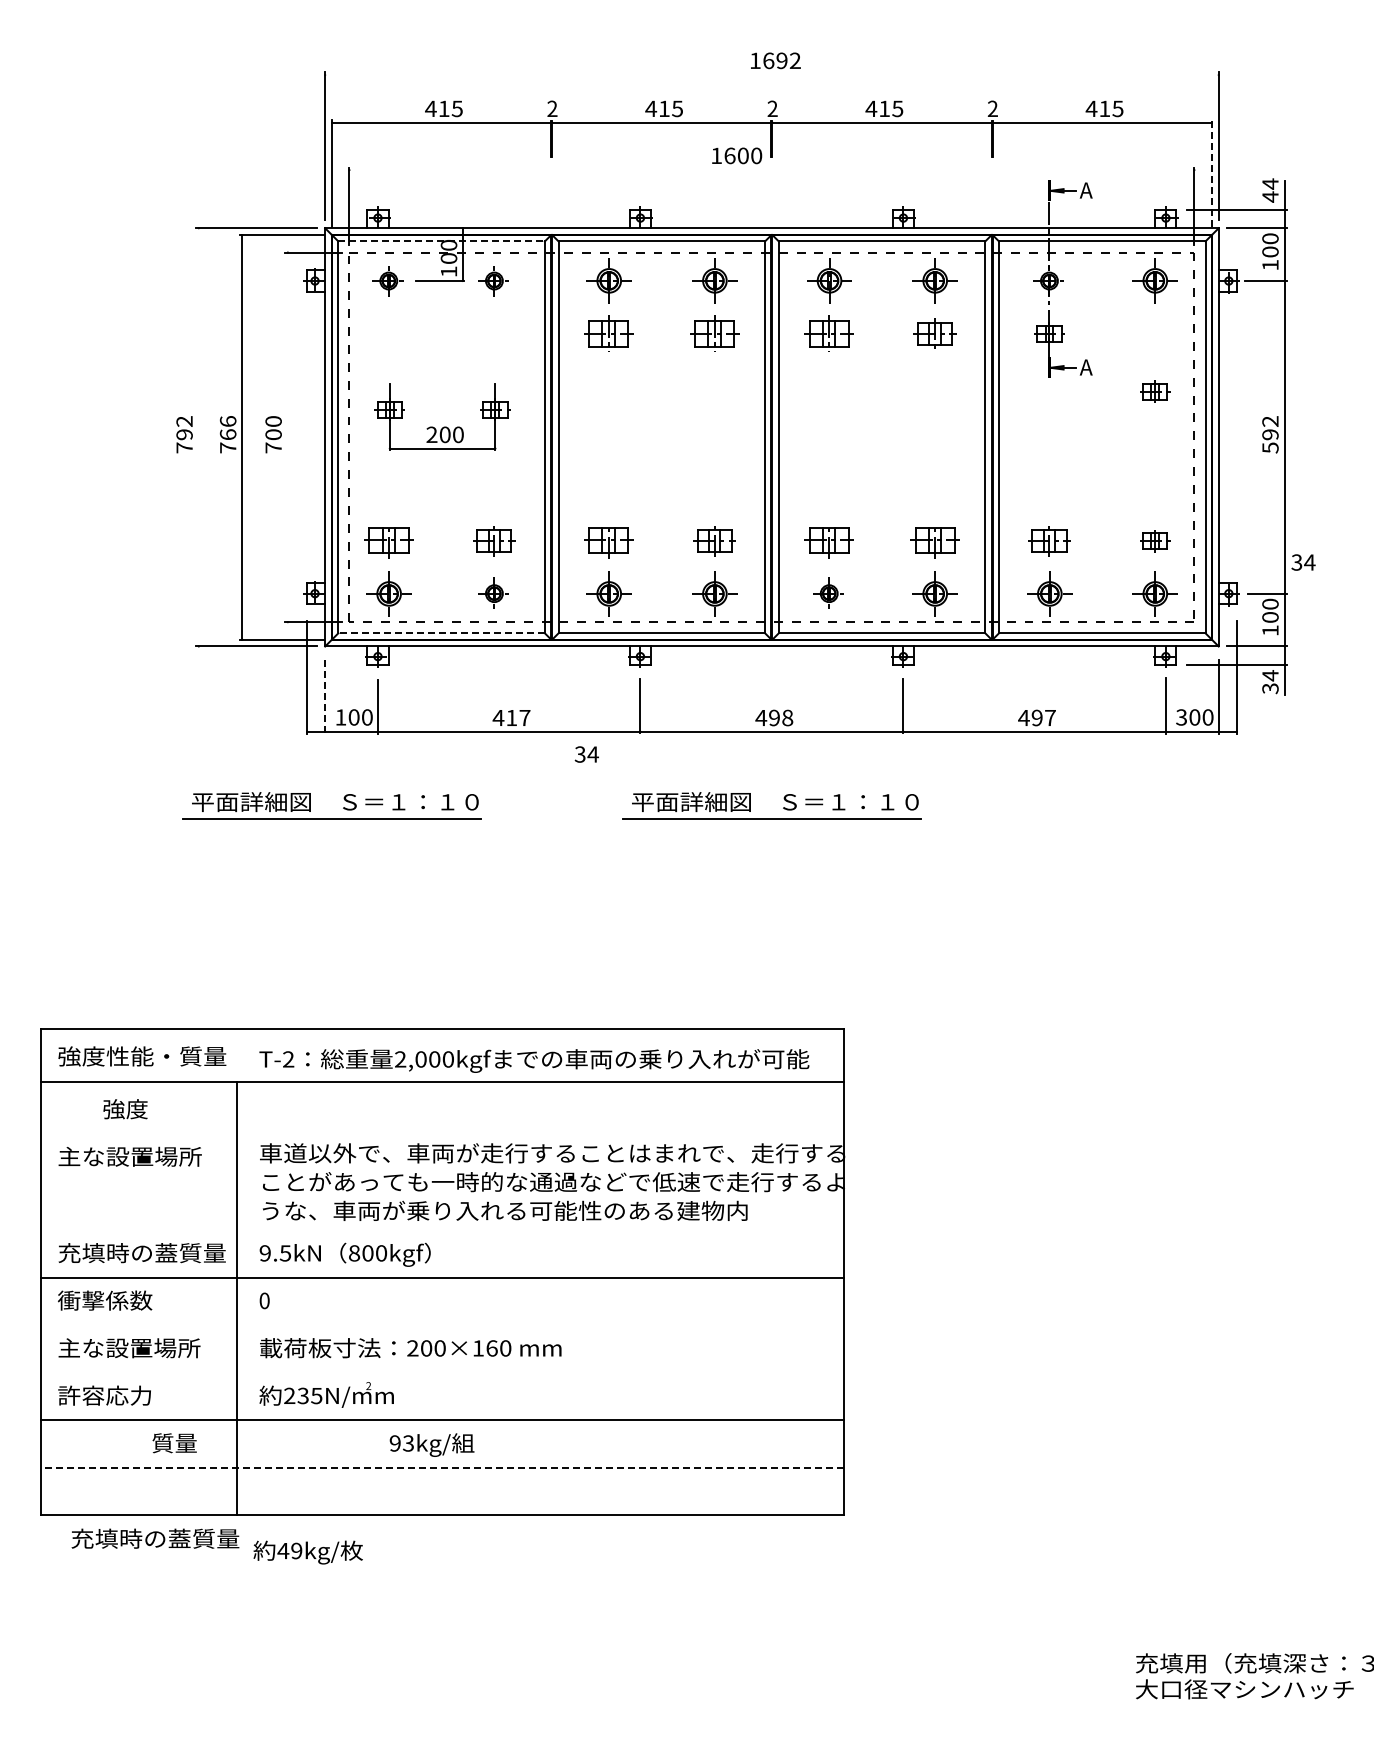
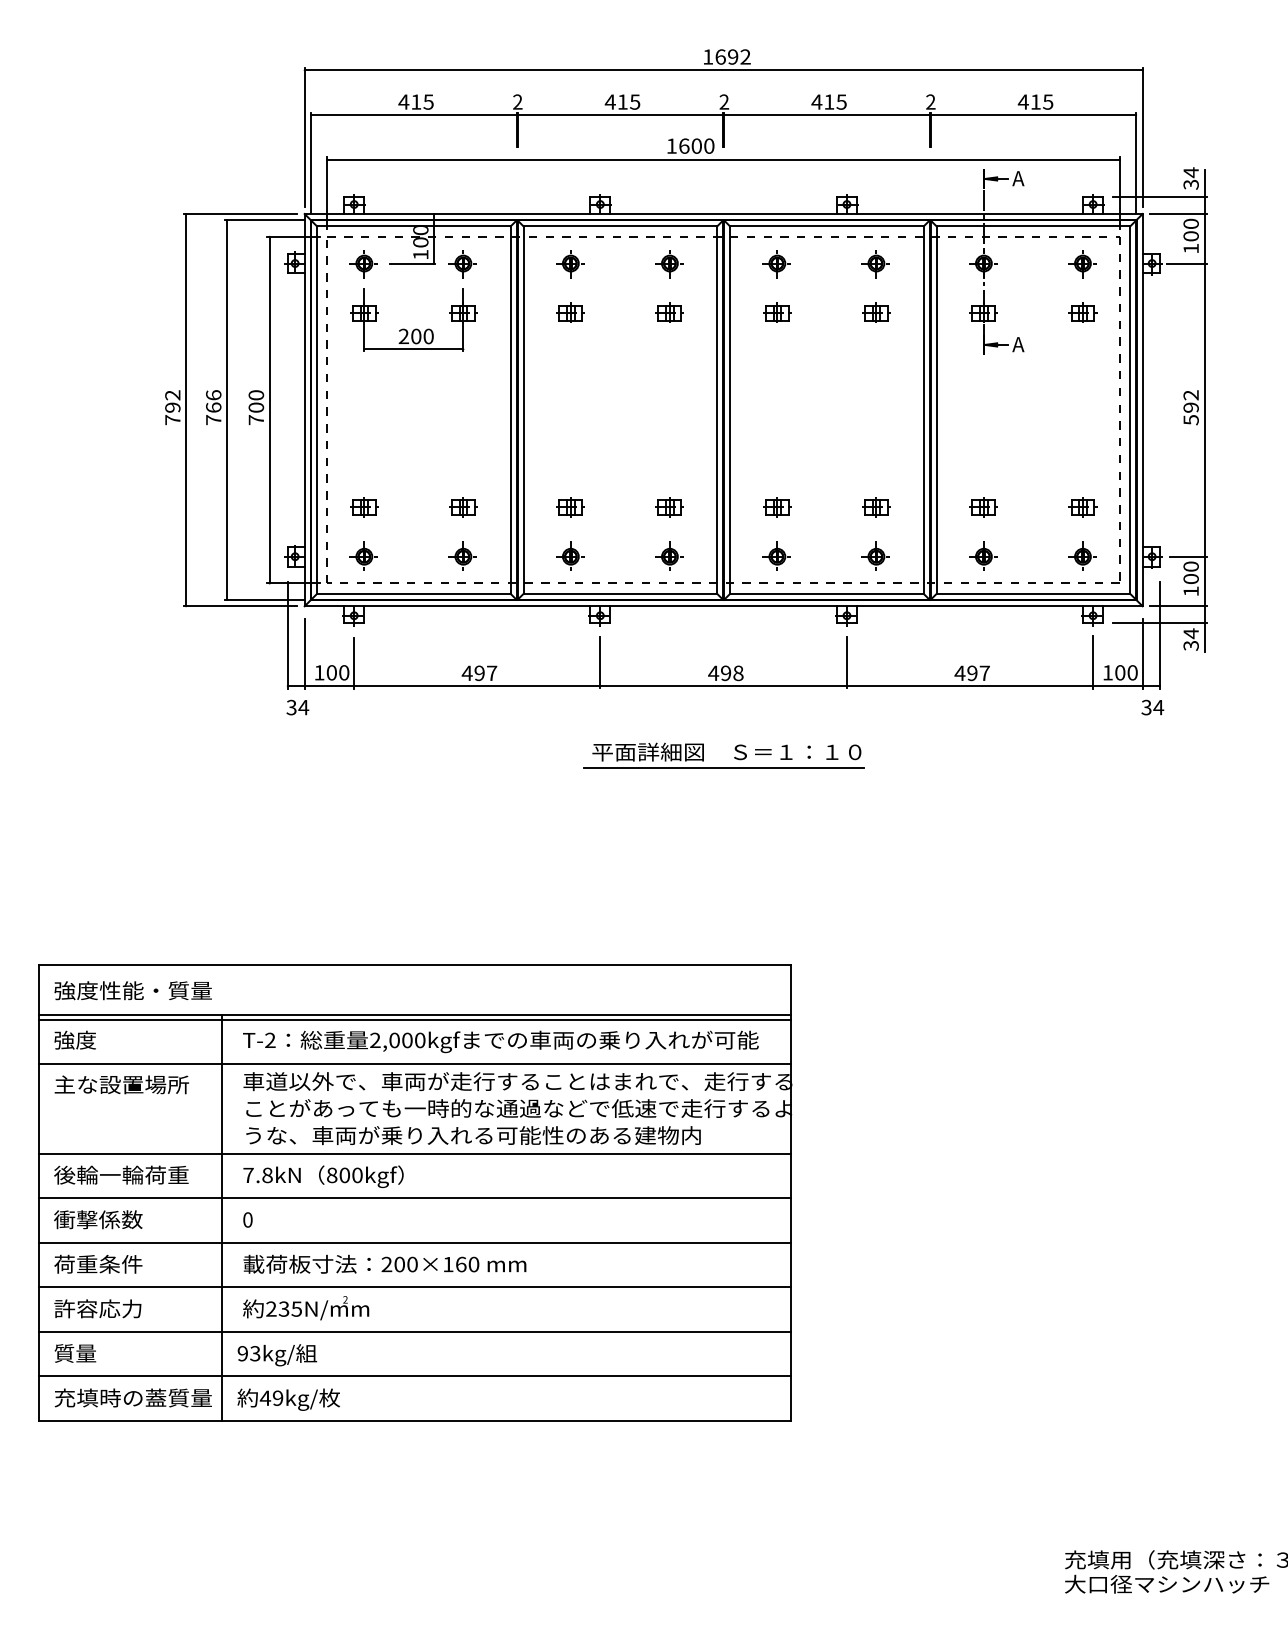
line: (771, 75) -> (723, 70), added
line: (771, 170) -> (723, 159), added
line: (1211, 173) -> (1135, 162), dashed -> solid
text: (1270, 196) -> (1191, 184), 44 -> 34
line: (442, 241) -> (414, 226), dashed -> solid
part: (608, 281) -> (570, 263), size x0.71
part: (713, 281) -> (668, 263), size x0.71
part: (828, 281) -> (776, 263), size x0.71
part: (933, 281) -> (875, 263), size x0.71
part: (1154, 281) -> (1082, 263), size x0.71
part: (609, 333) -> (571, 312), size x0.62
part: (714, 333) -> (669, 312), size x0.62
part: (829, 333) -> (777, 312), size x0.62
part: (934, 333) -> (876, 312), size x0.71
part: (1155, 391) -> (1083, 312), moved
part: (444, 426) -> (415, 328), moved
line: (198, 437) -> (185, 410), added
line: (287, 437) -> (269, 410), added
part: (388, 541) -> (364, 507), size x0.62
part: (494, 541) -> (463, 507), size x0.71
part: (609, 541) -> (571, 507), size x0.62
part: (714, 541) -> (669, 507), size x0.71
part: (829, 541) -> (777, 507), size x0.62
part: (934, 541) -> (876, 507), size x0.62
part: (1049, 541) -> (983, 507), size x0.71
text: (1303, 562) -> (1152, 707), moved
part: (387, 592) -> (363, 555), size x0.71
part: (608, 592) -> (570, 555), size x0.71
part: (713, 592) -> (668, 555), size x0.71
part: (933, 592) -> (875, 555), size x0.71
part: (1048, 592) -> (983, 555), size x0.71
part: (1154, 592) -> (1082, 555), size x0.71
line: (441, 633) -> (413, 594), dashed -> solid
line: (325, 697) -> (304, 654), dashed -> solid
text: (511, 717) -> (479, 672), 417 -> 497
text: (1181, 717) -> (1107, 672), 300 -> 100
text: (586, 754) -> (297, 707), moved
part: (343, 807) -> (321, 757), removed
text: (534, 1060) -> (500, 1041), moved
line: (442, 1087) -> (414, 1019), added
text: (125, 1109) -> (75, 1040), moved
line: (442, 1135) -> (414, 1064), added
line: (442, 1230) -> (414, 1153), added
text: (141, 1253) -> (132, 1175), 充填時の蓋質量 -> 後輪一輪荷重
text: (275, 1253) -> (258, 1175), 9.5kN -> 7.8kN
line: (442, 1325) -> (414, 1243), added
text: (129, 1348) -> (121, 1264), 主な設置場所 -> 荷重条件
line: (442, 1372) -> (414, 1287), added
text: (174, 1443) -> (75, 1353), moved
text: (431, 1444) -> (276, 1354), moved
line: (442, 1467) -> (414, 1376), dashed -> solid
text: (155, 1538) -> (133, 1397), moved
text: (307, 1552) -> (288, 1399), moved

